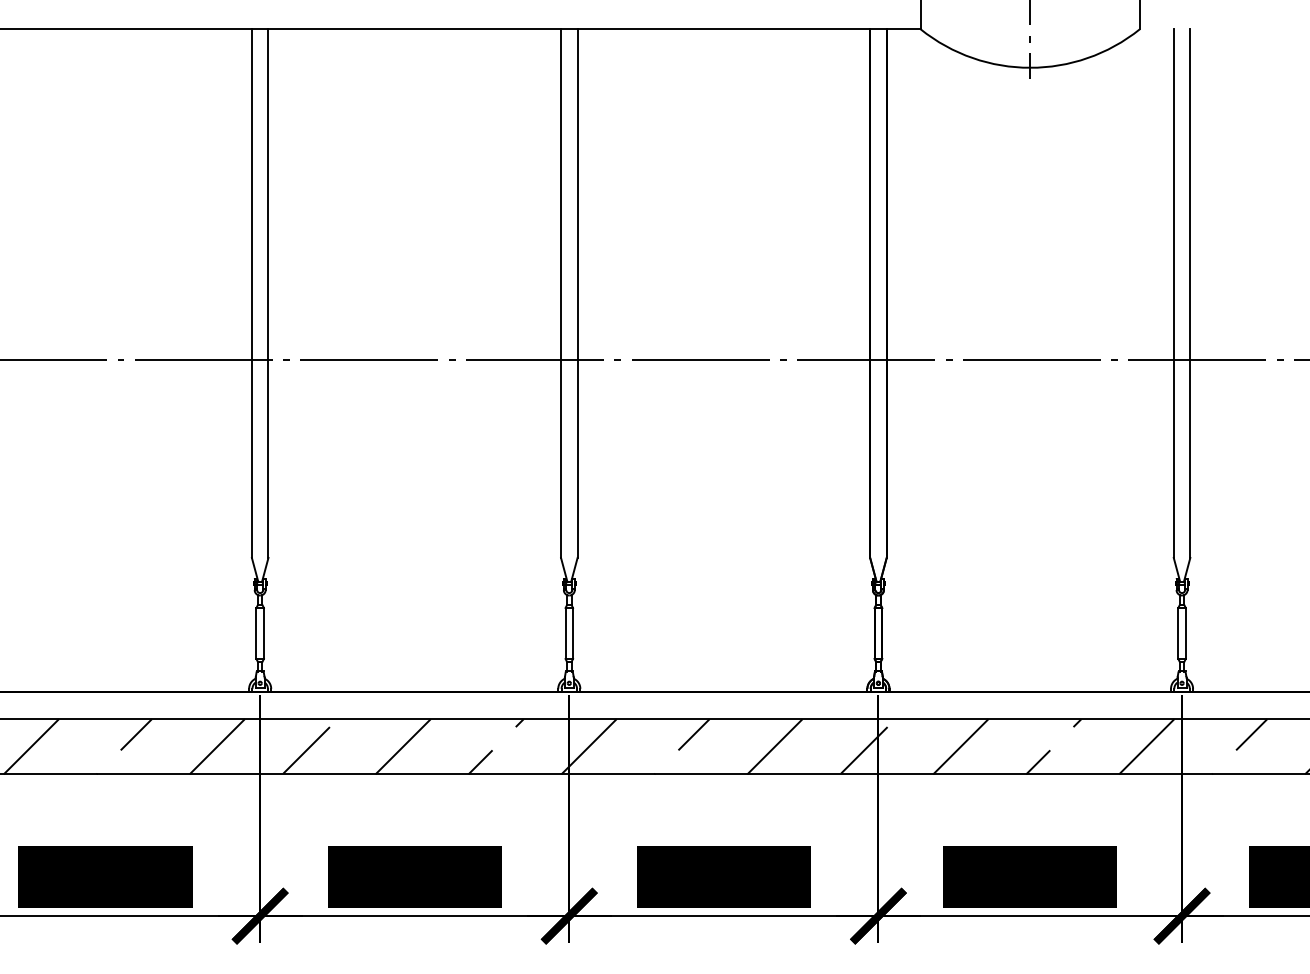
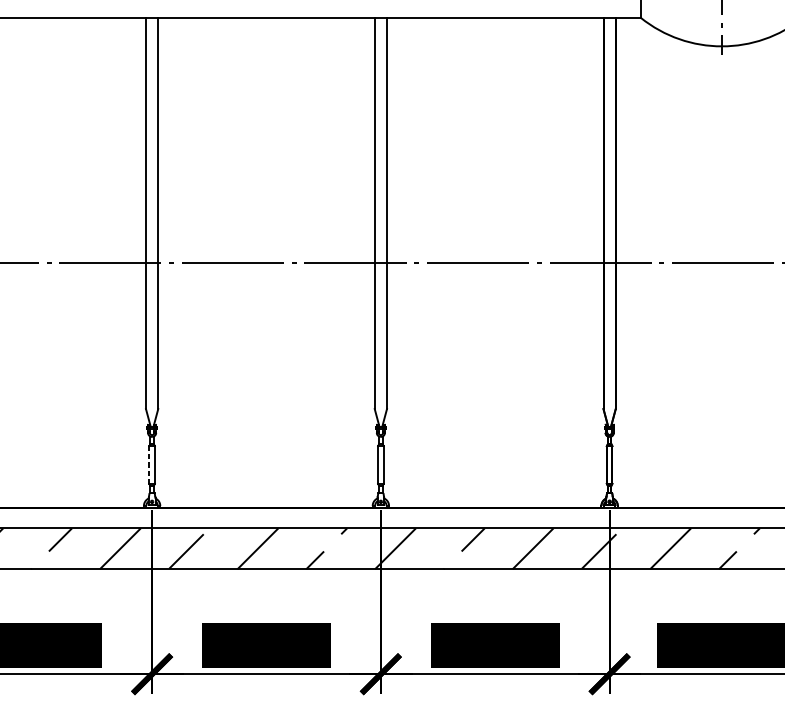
line: (256, 633) -> (149, 465), solid -> dashed

